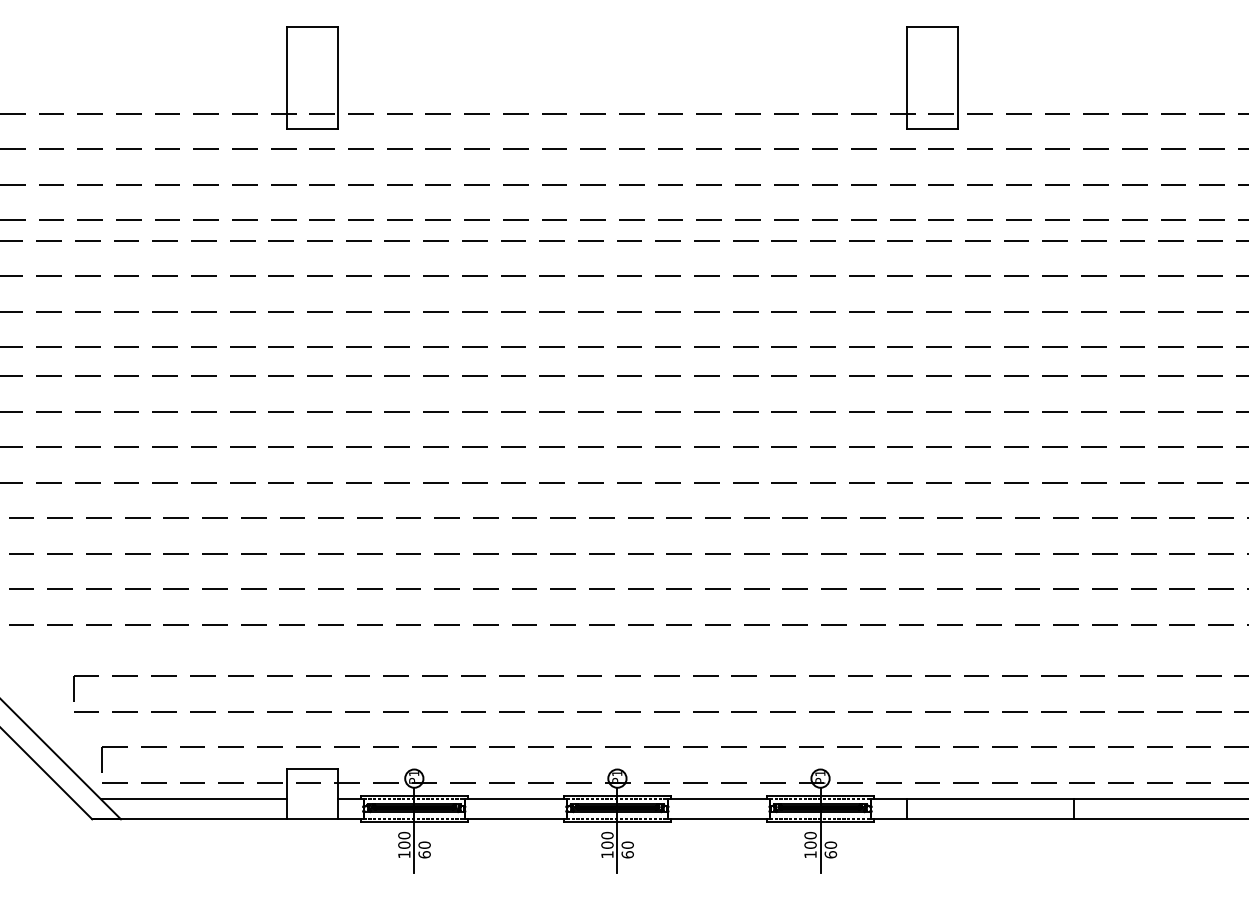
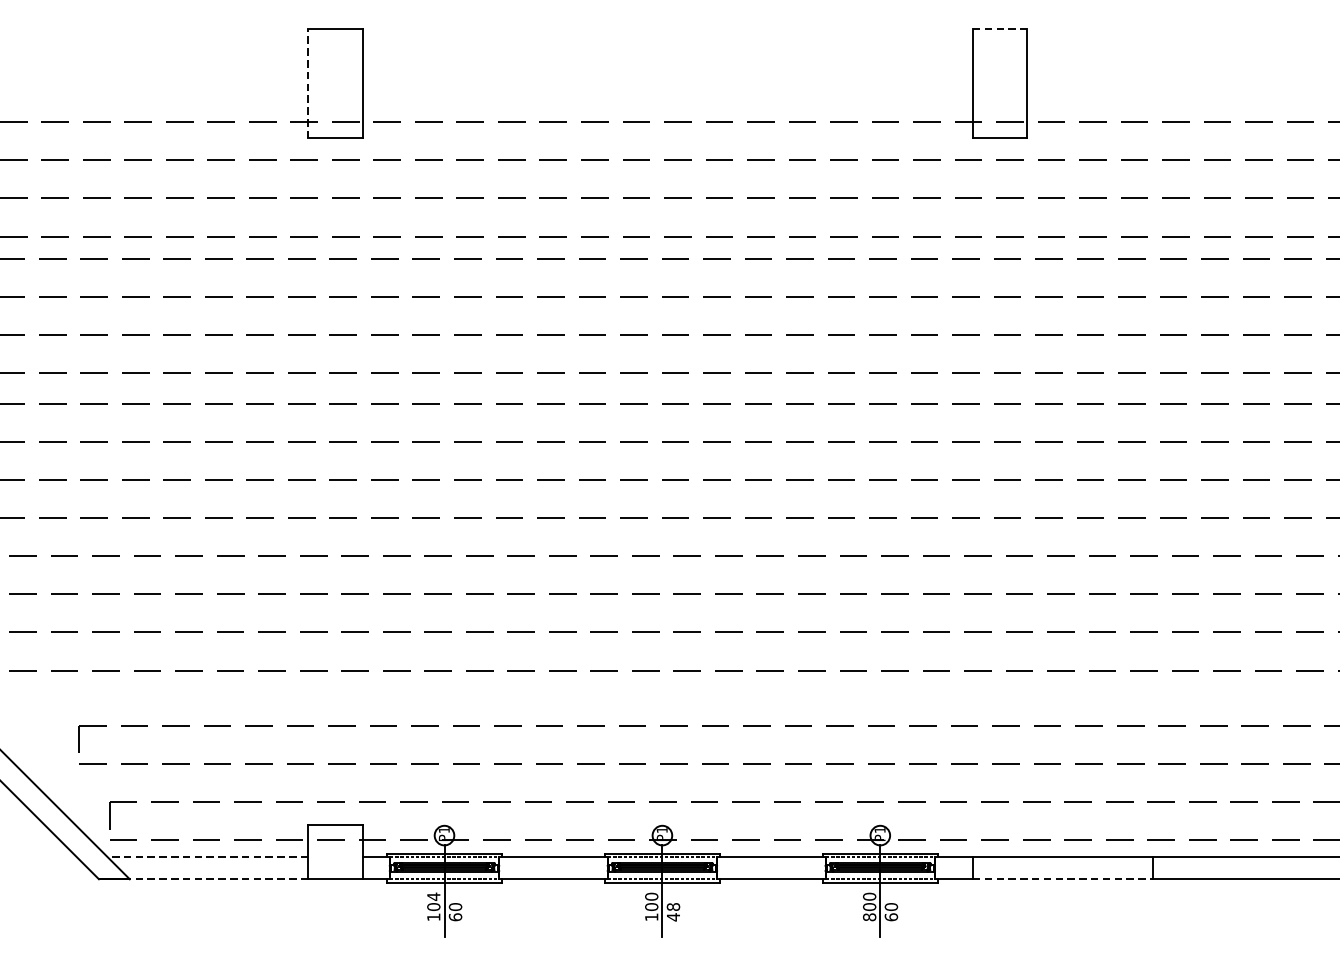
line: (932, 27) -> (1000, 29), solid -> dashed
line: (287, 78) -> (308, 84), solid -> dashed
line: (193, 799) -> (207, 857), solid -> dashed
line: (203, 819) -> (218, 879), solid -> dashed
line: (990, 819) -> (1062, 879), solid -> dashed
text: (404, 835) -> (433, 896), 100 -> 104
text: (627, 849) -> (673, 911), 60 -> 48
text: (810, 854) -> (869, 916), 100 -> 800

